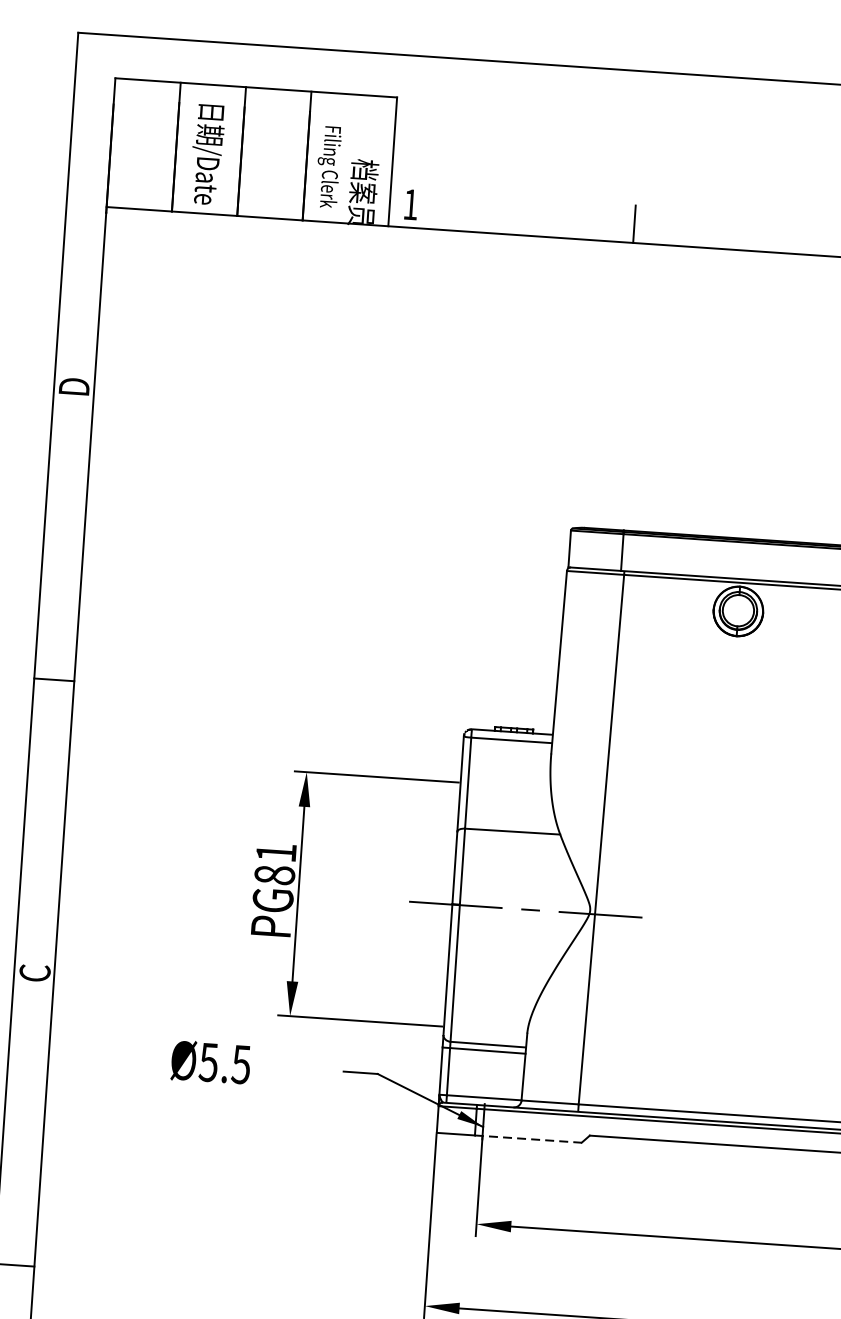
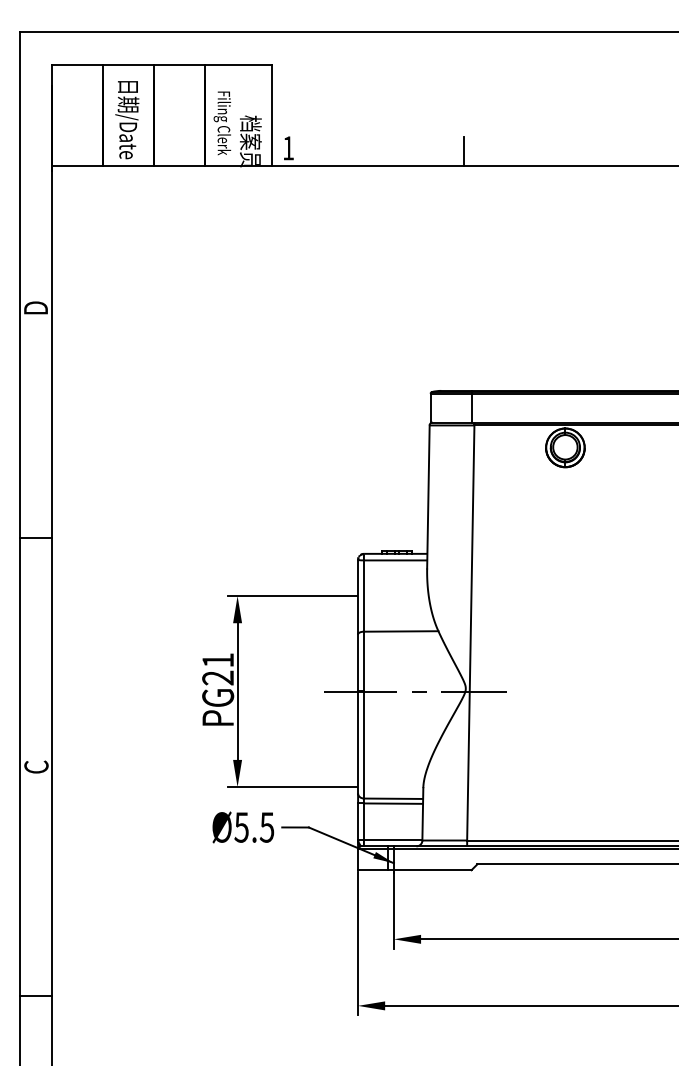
text: (275, 874) -> (218, 677), PG81 -> PG21
text: (211, 1062) -> (243, 827), moved
line: (528, 1139) -> (429, 870), dashed -> solid

